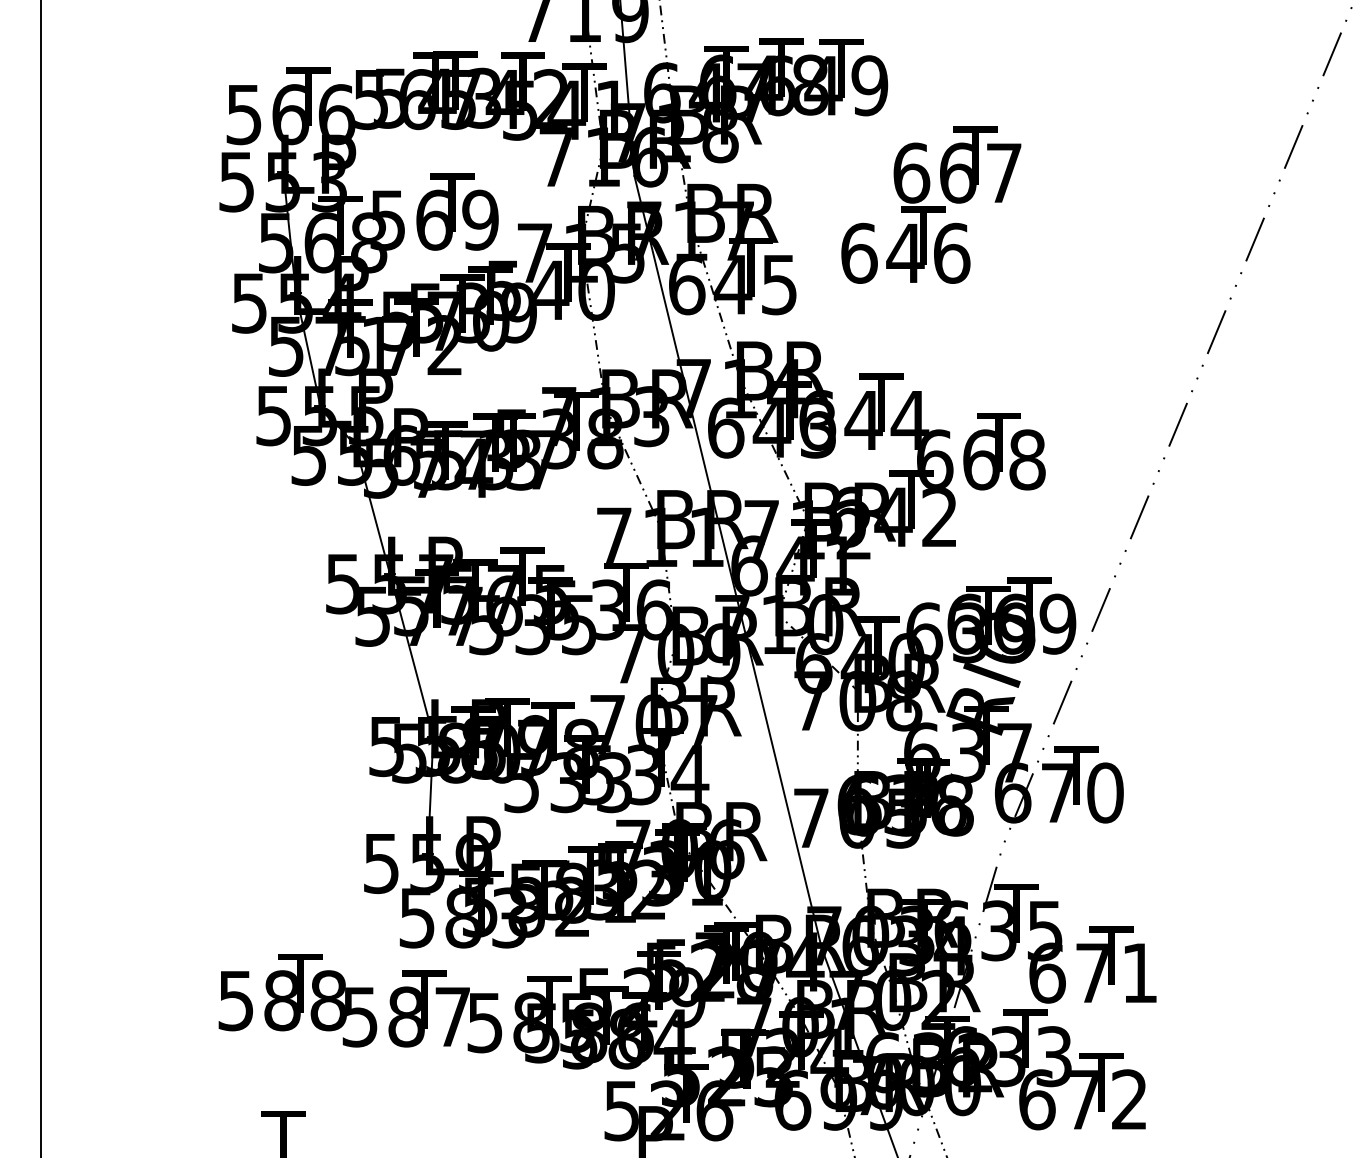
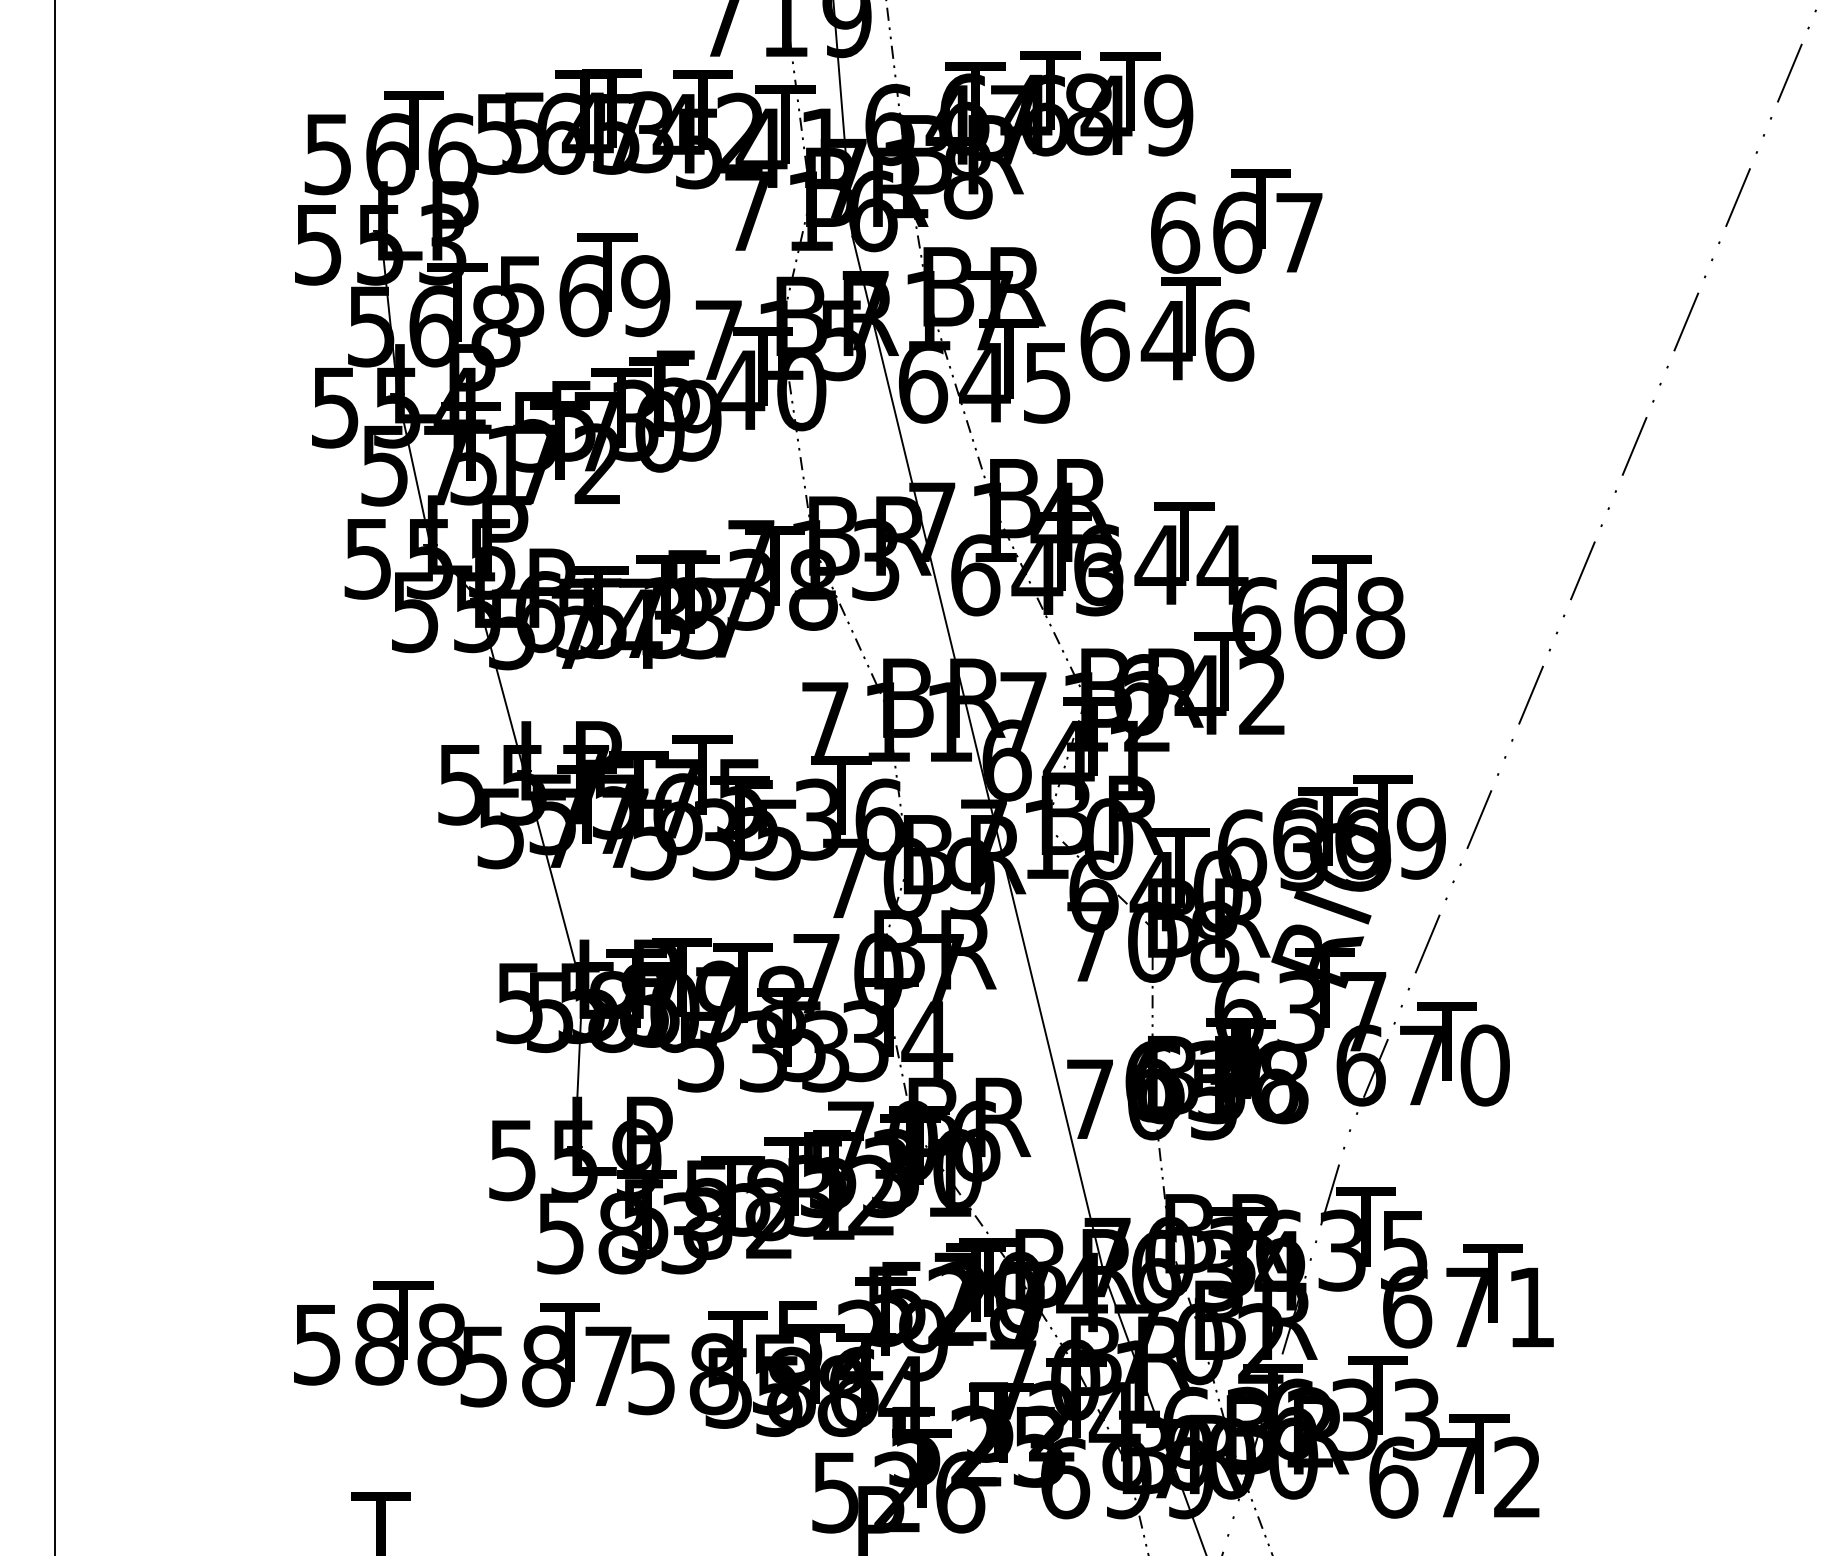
text: (931, 204) -> (1201, 274), moved

